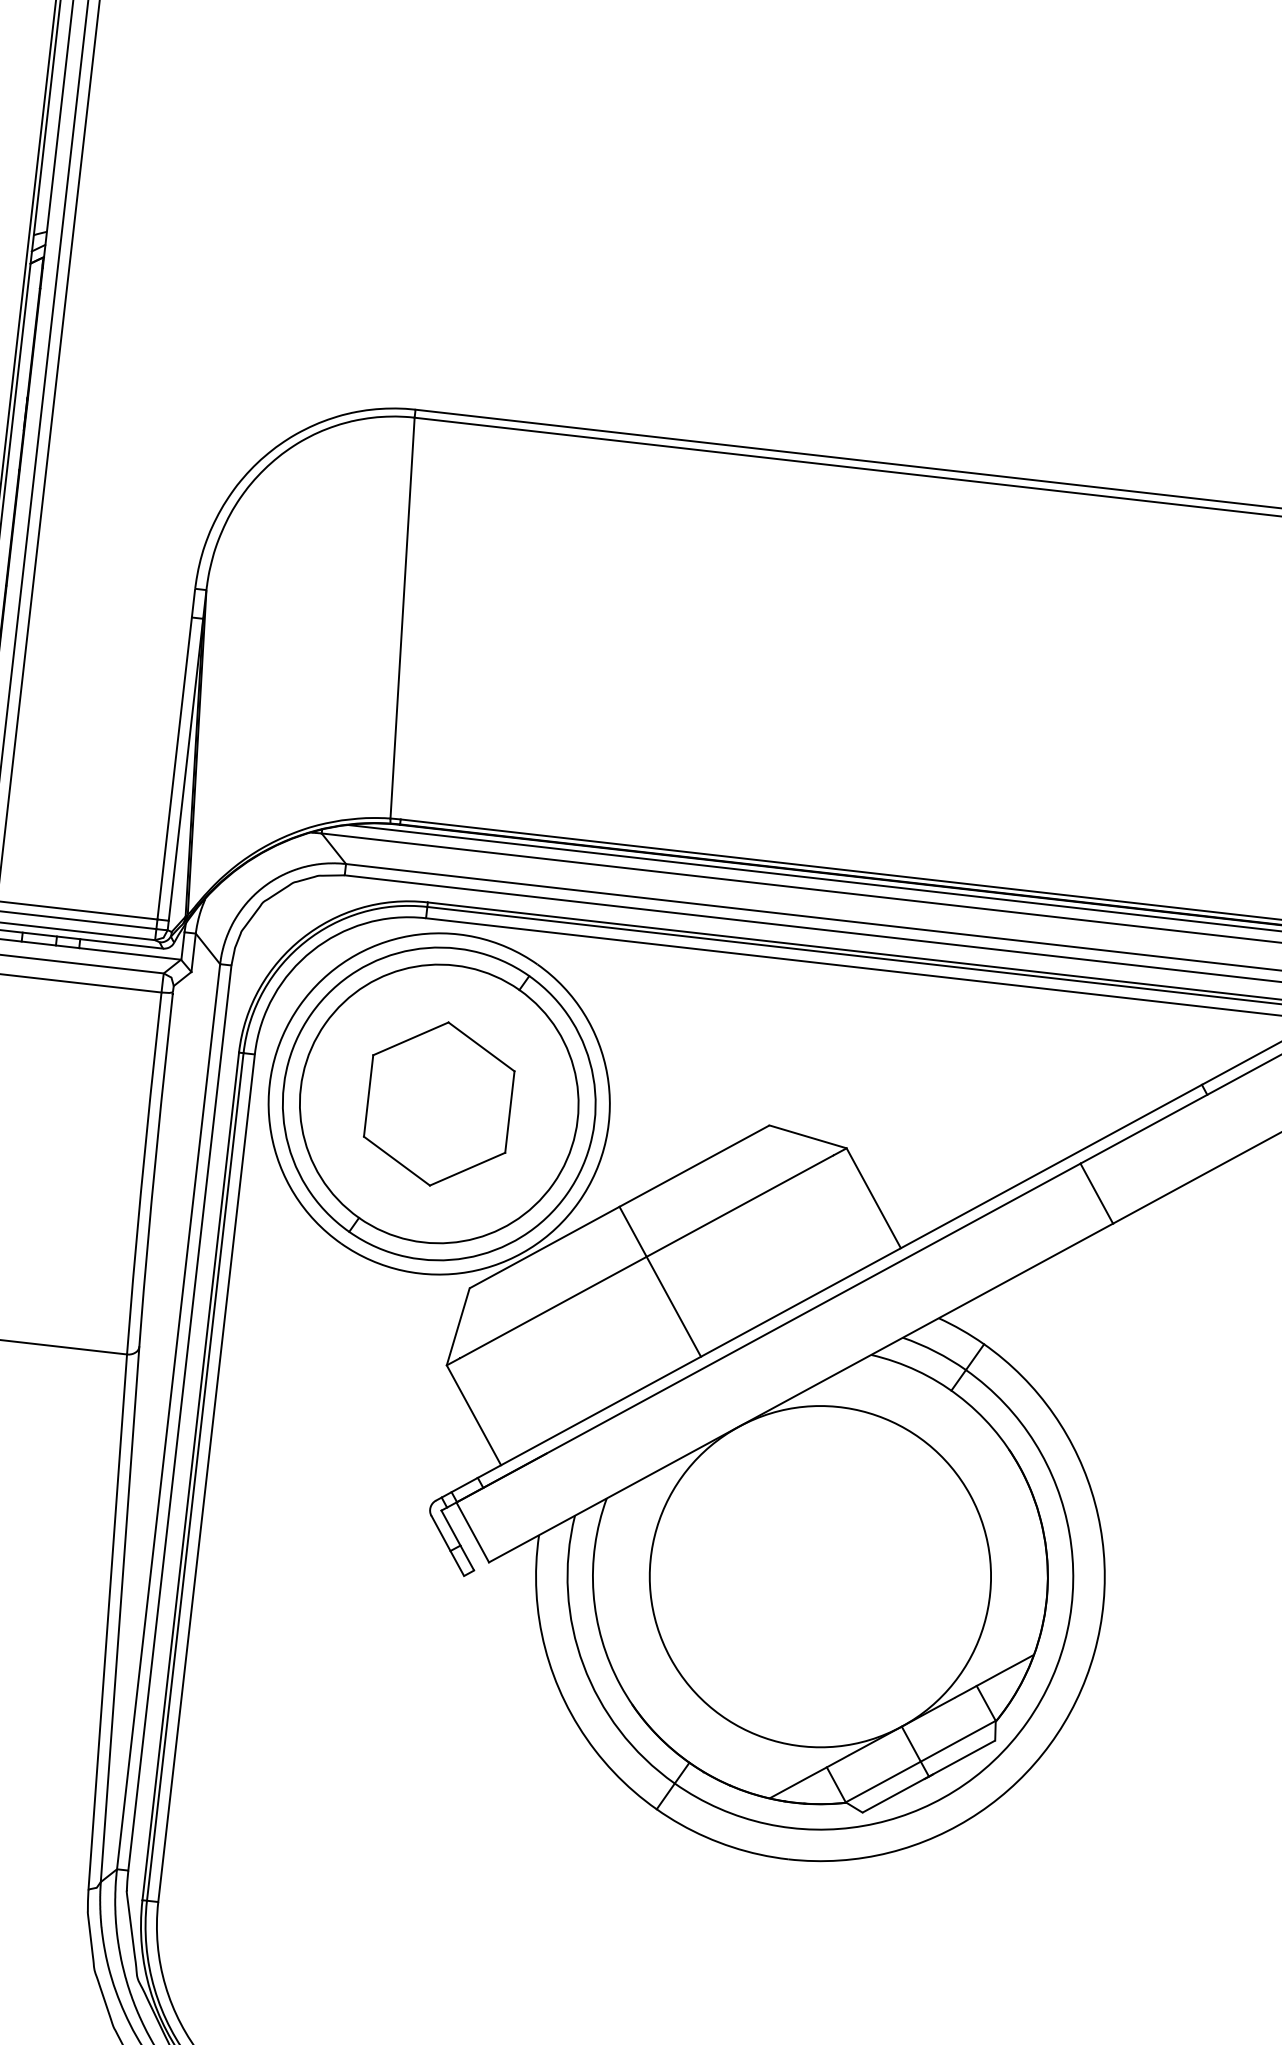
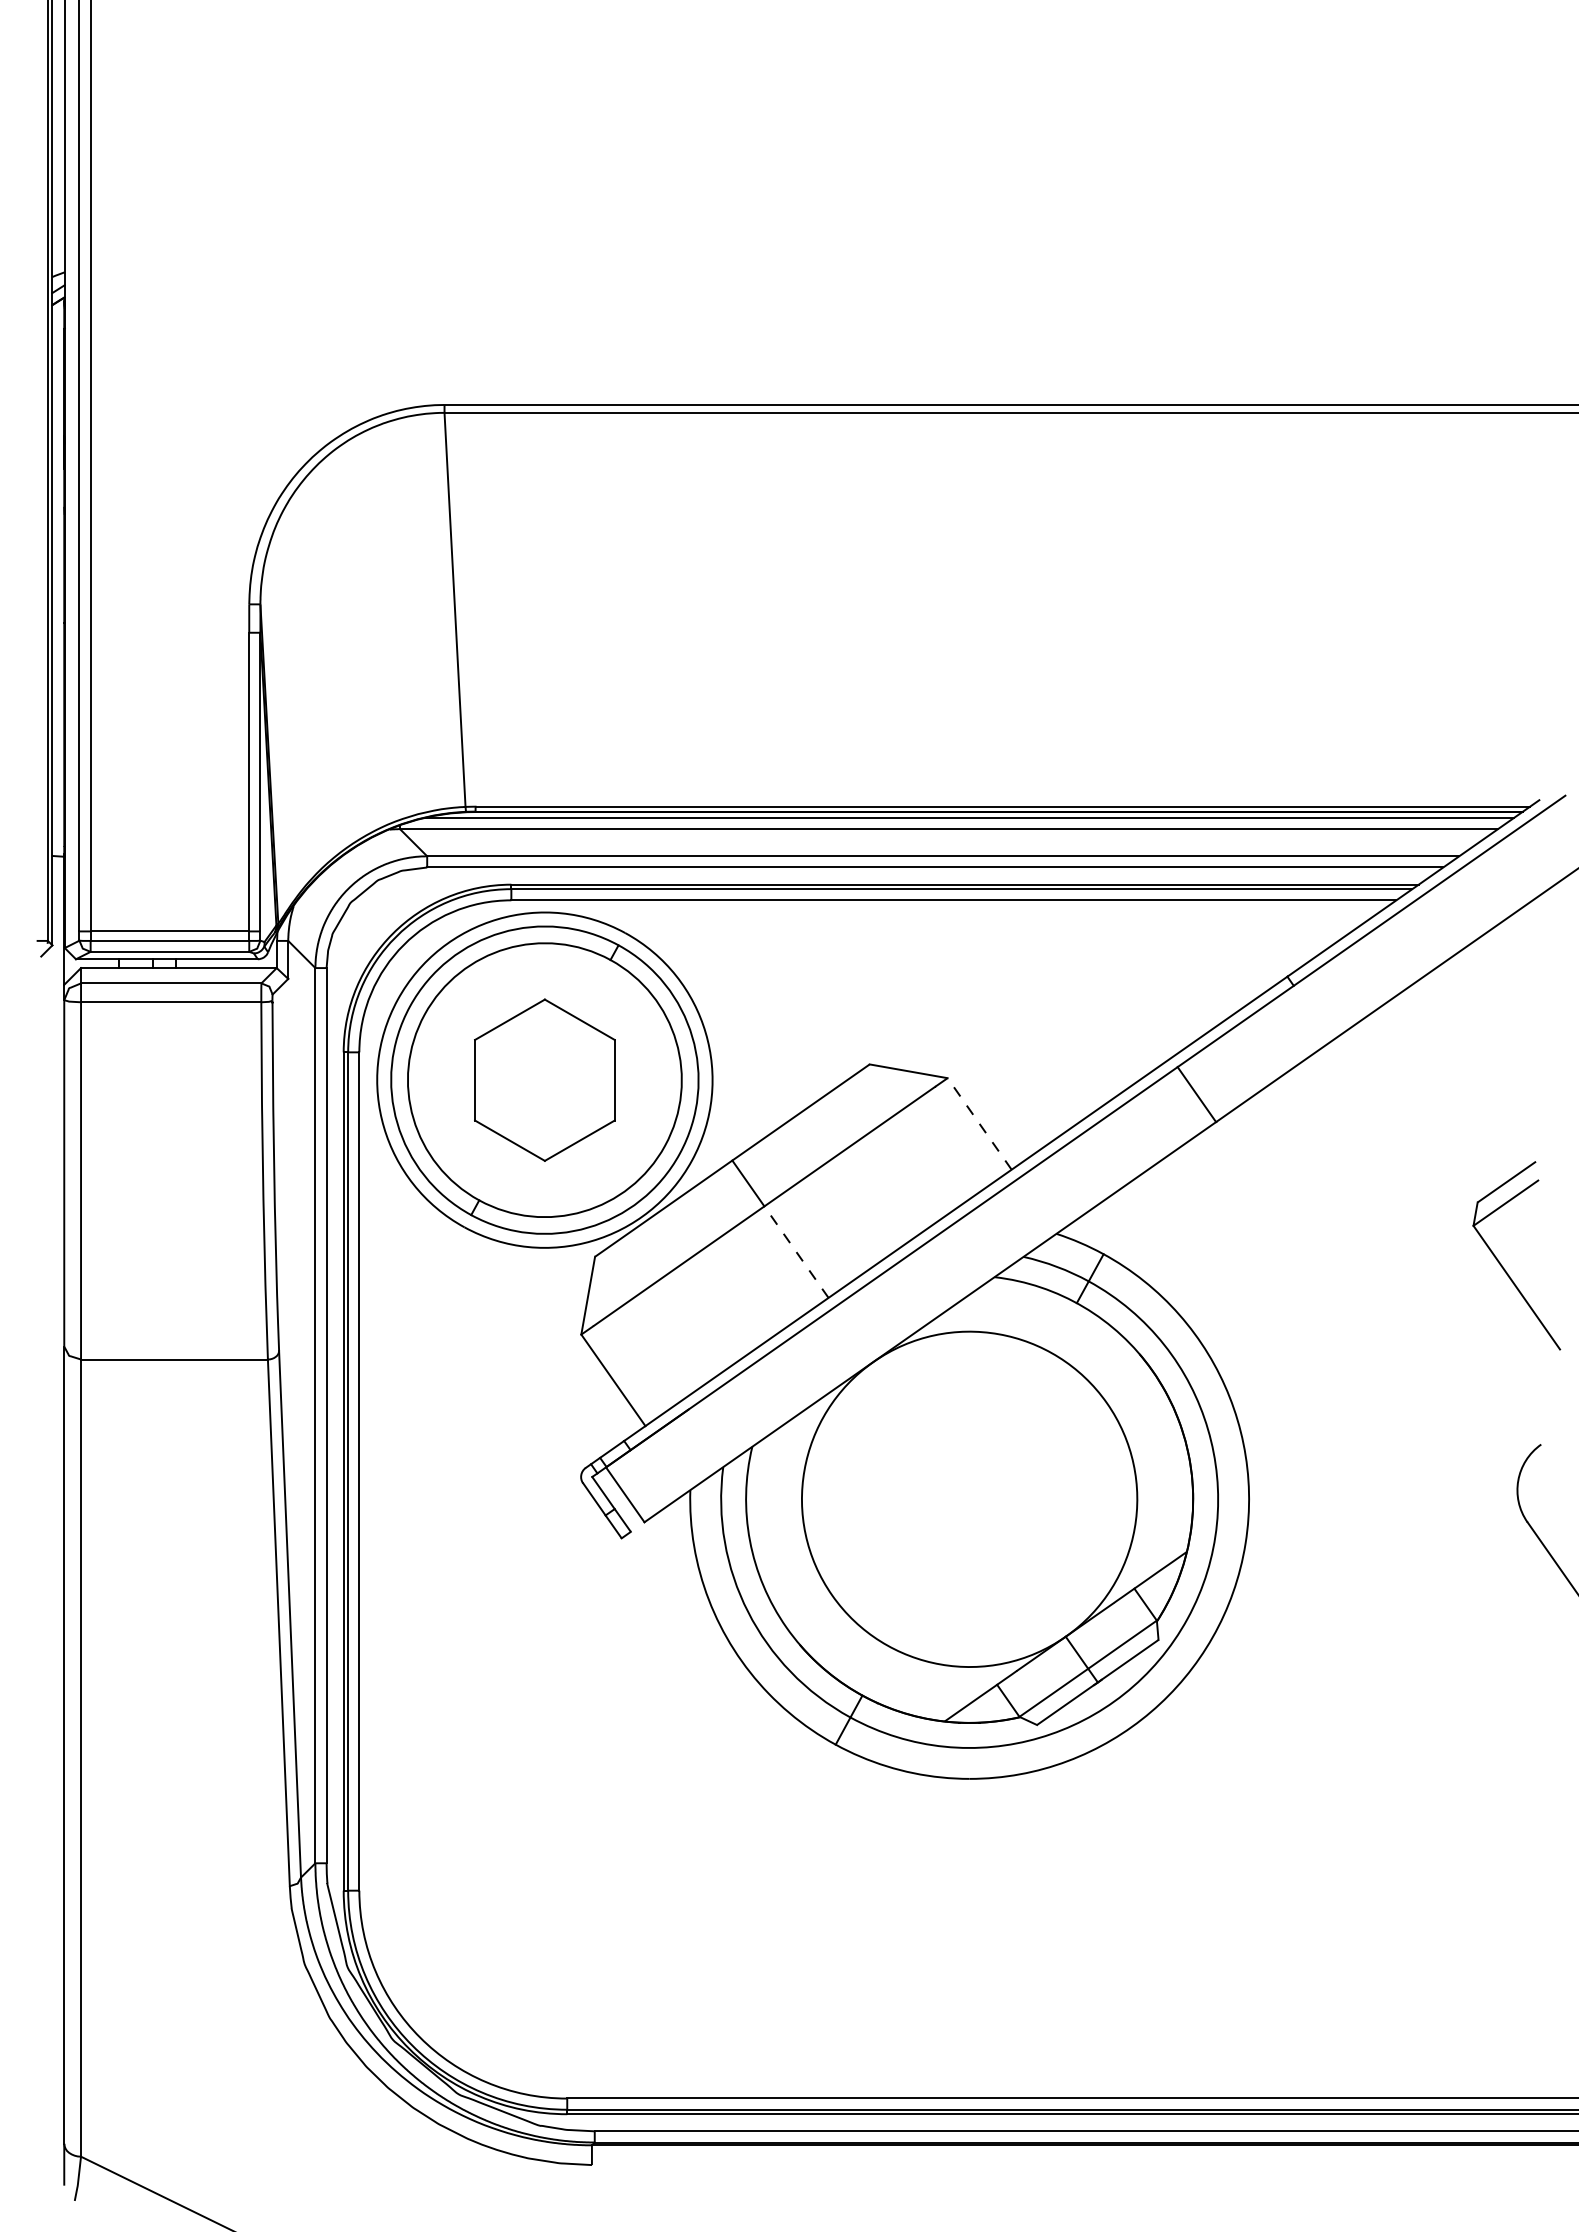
line: (873, 1197) -> (979, 1123), solid -> dashed
line: (673, 1307) -> (796, 1252), solid -> dashed

